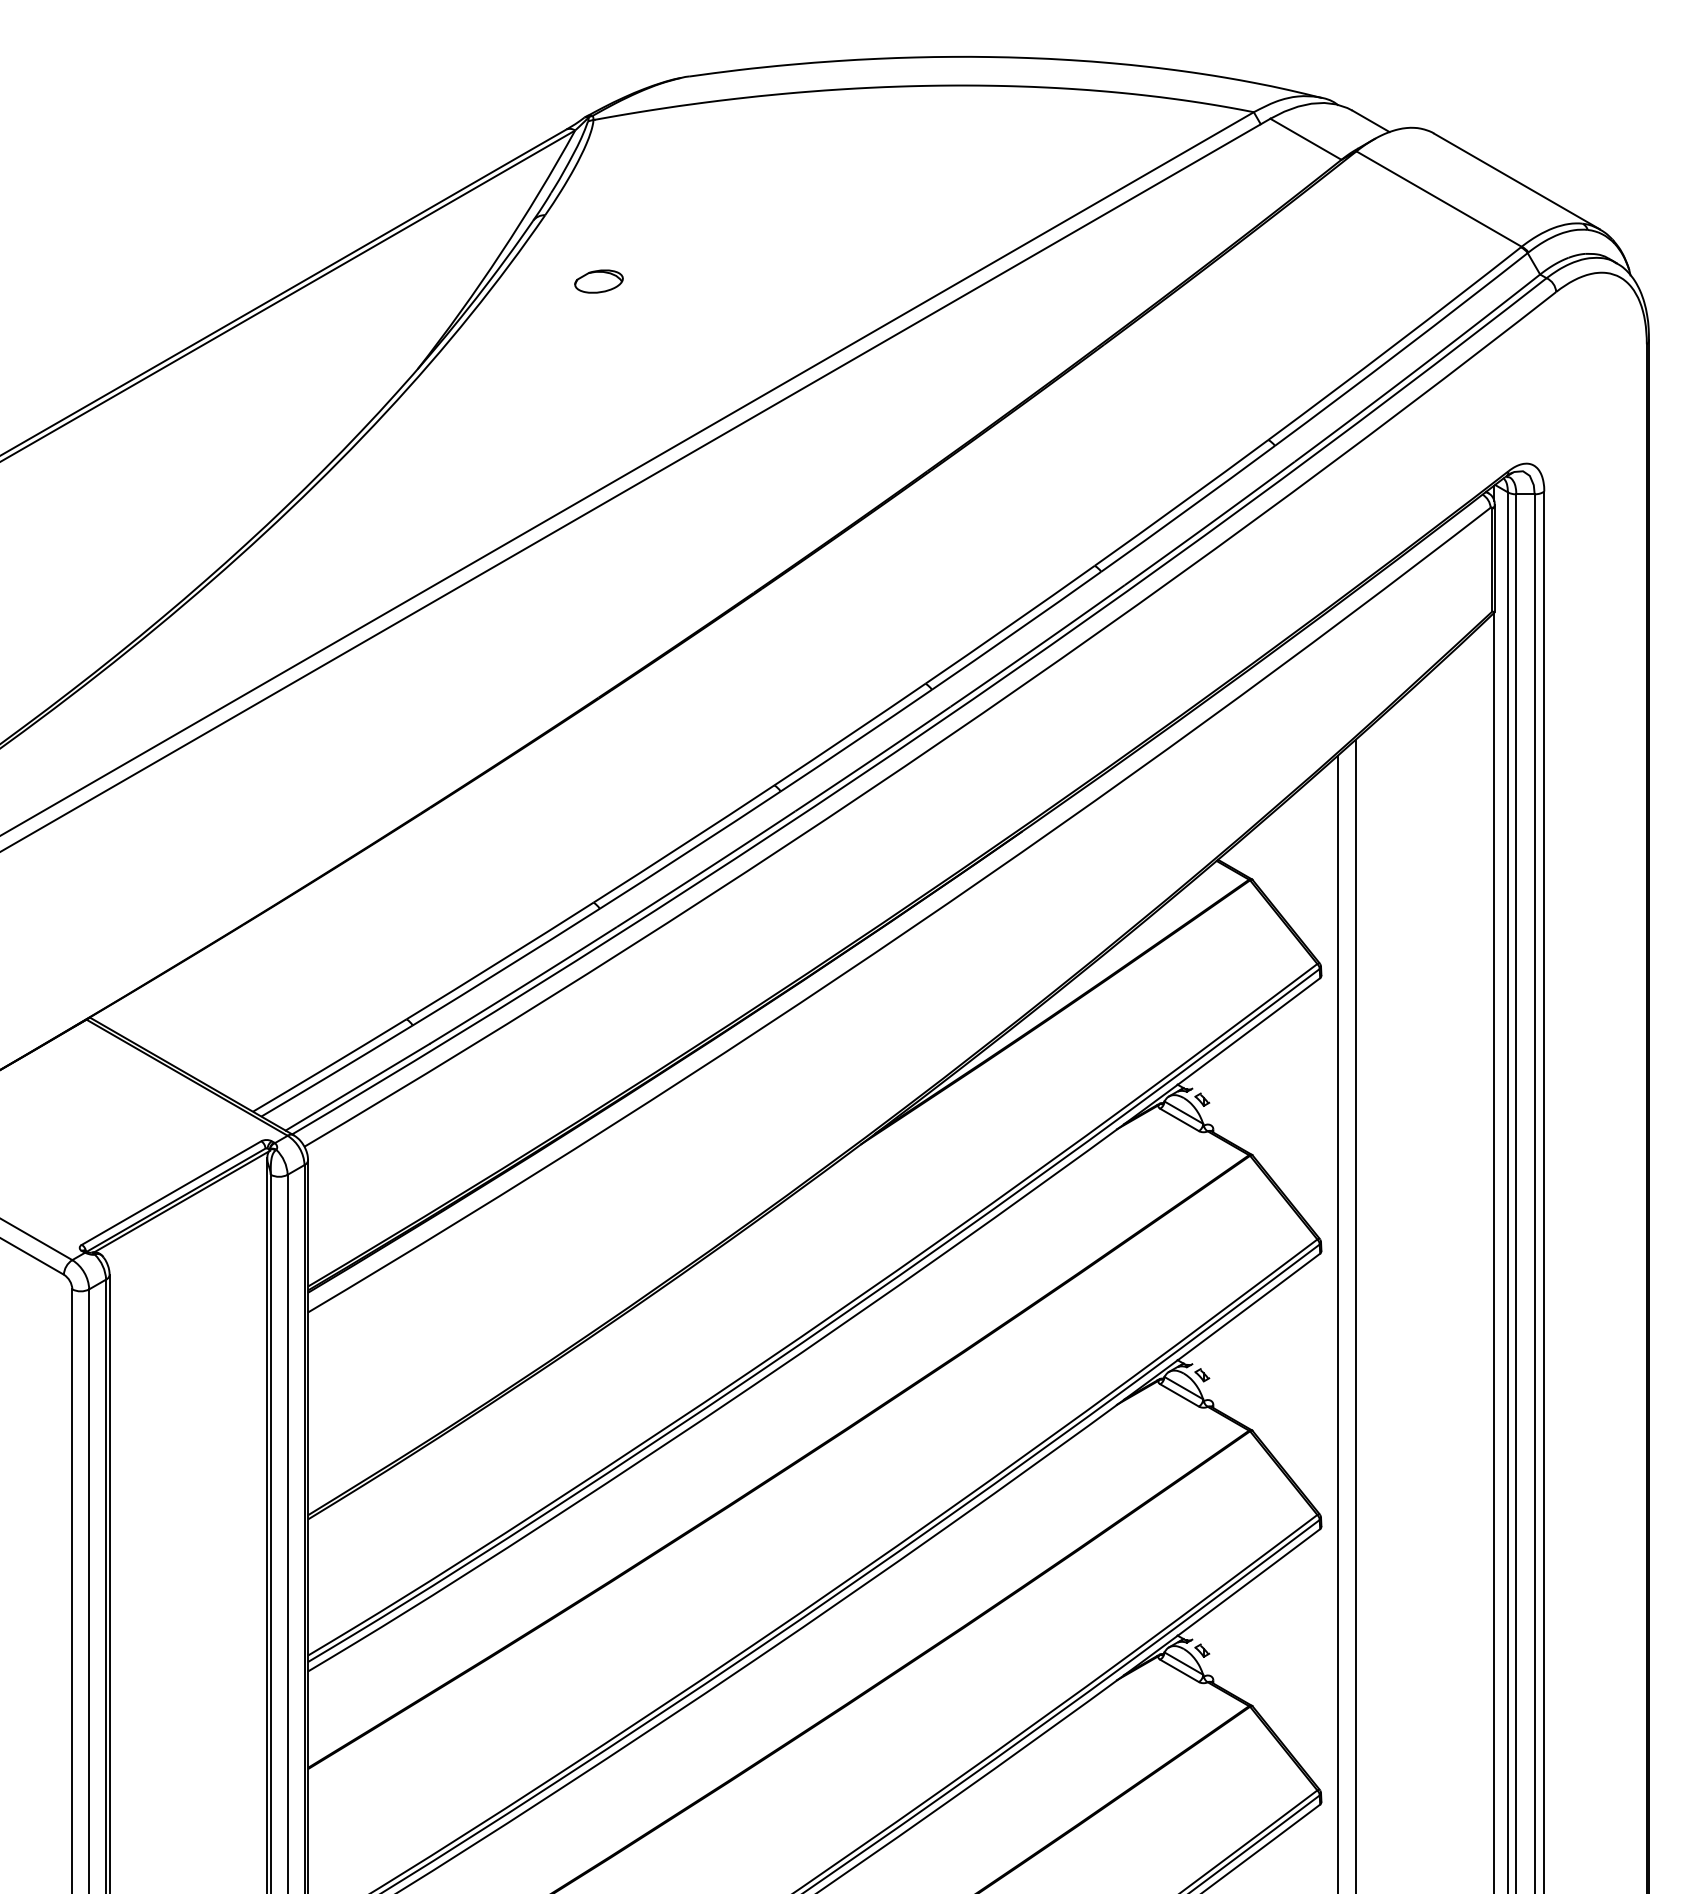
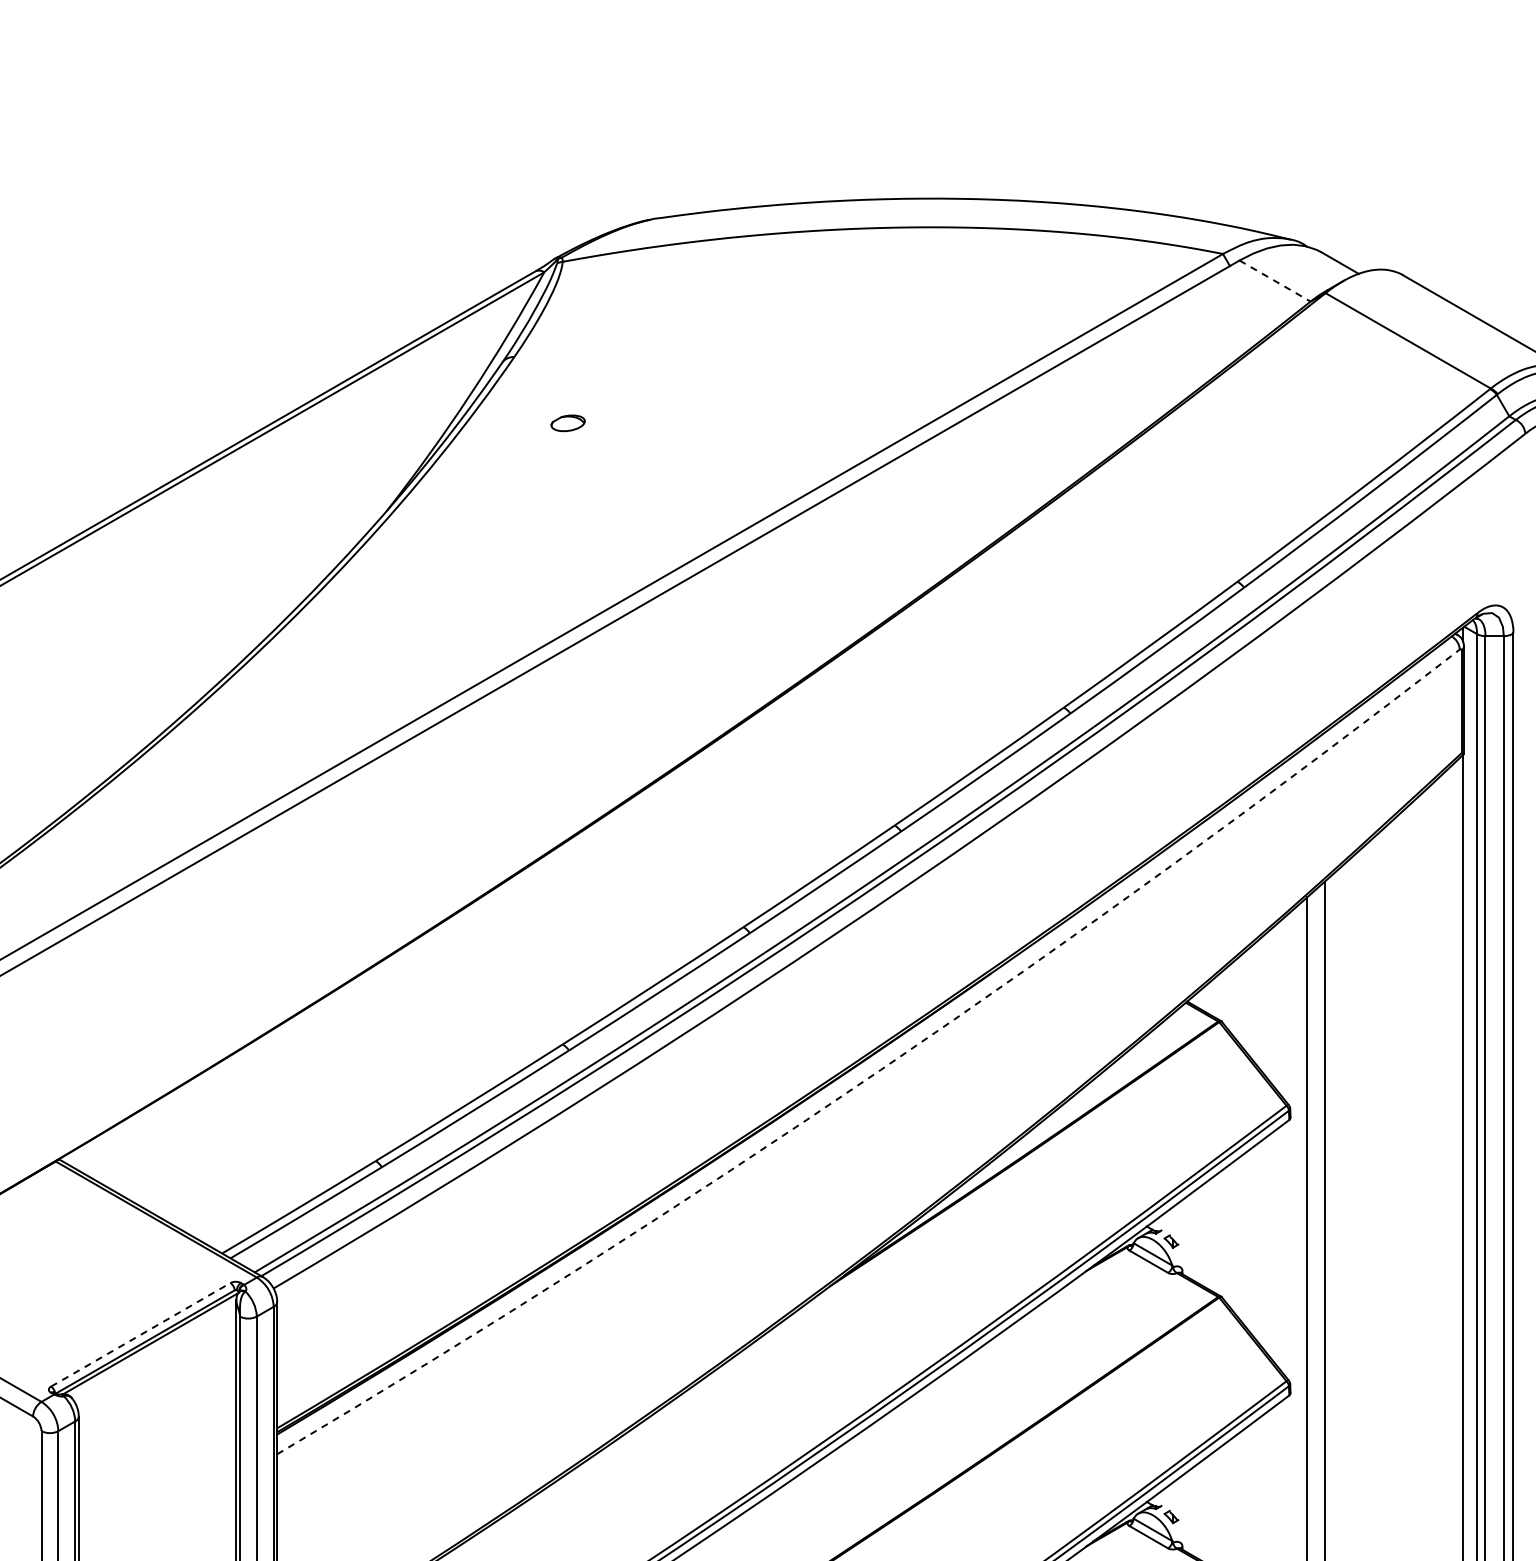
line: (1306, 139) -> (1275, 281), solid -> dashed
part: (598, 281) -> (567, 423), size x0.7
arc: (911, 928) -> (880, 1070), solid -> dashed
line: (171, 1193) -> (140, 1335), solid -> dashed

